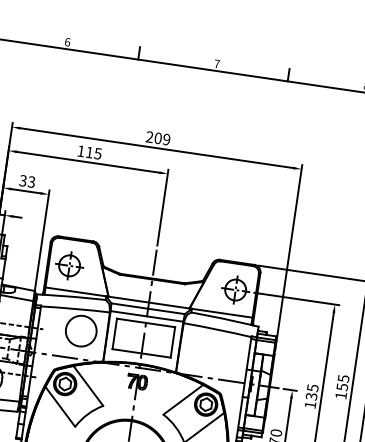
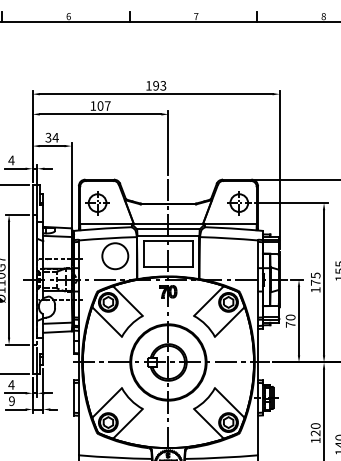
text: (158, 138) -> (156, 85), 209 -> 193
text: (93, 152) -> (103, 105), 115 -> 107
text: (31, 181) -> (55, 137), 33 -> 34
text: (311, 396) -> (315, 282), 135 -> 175

